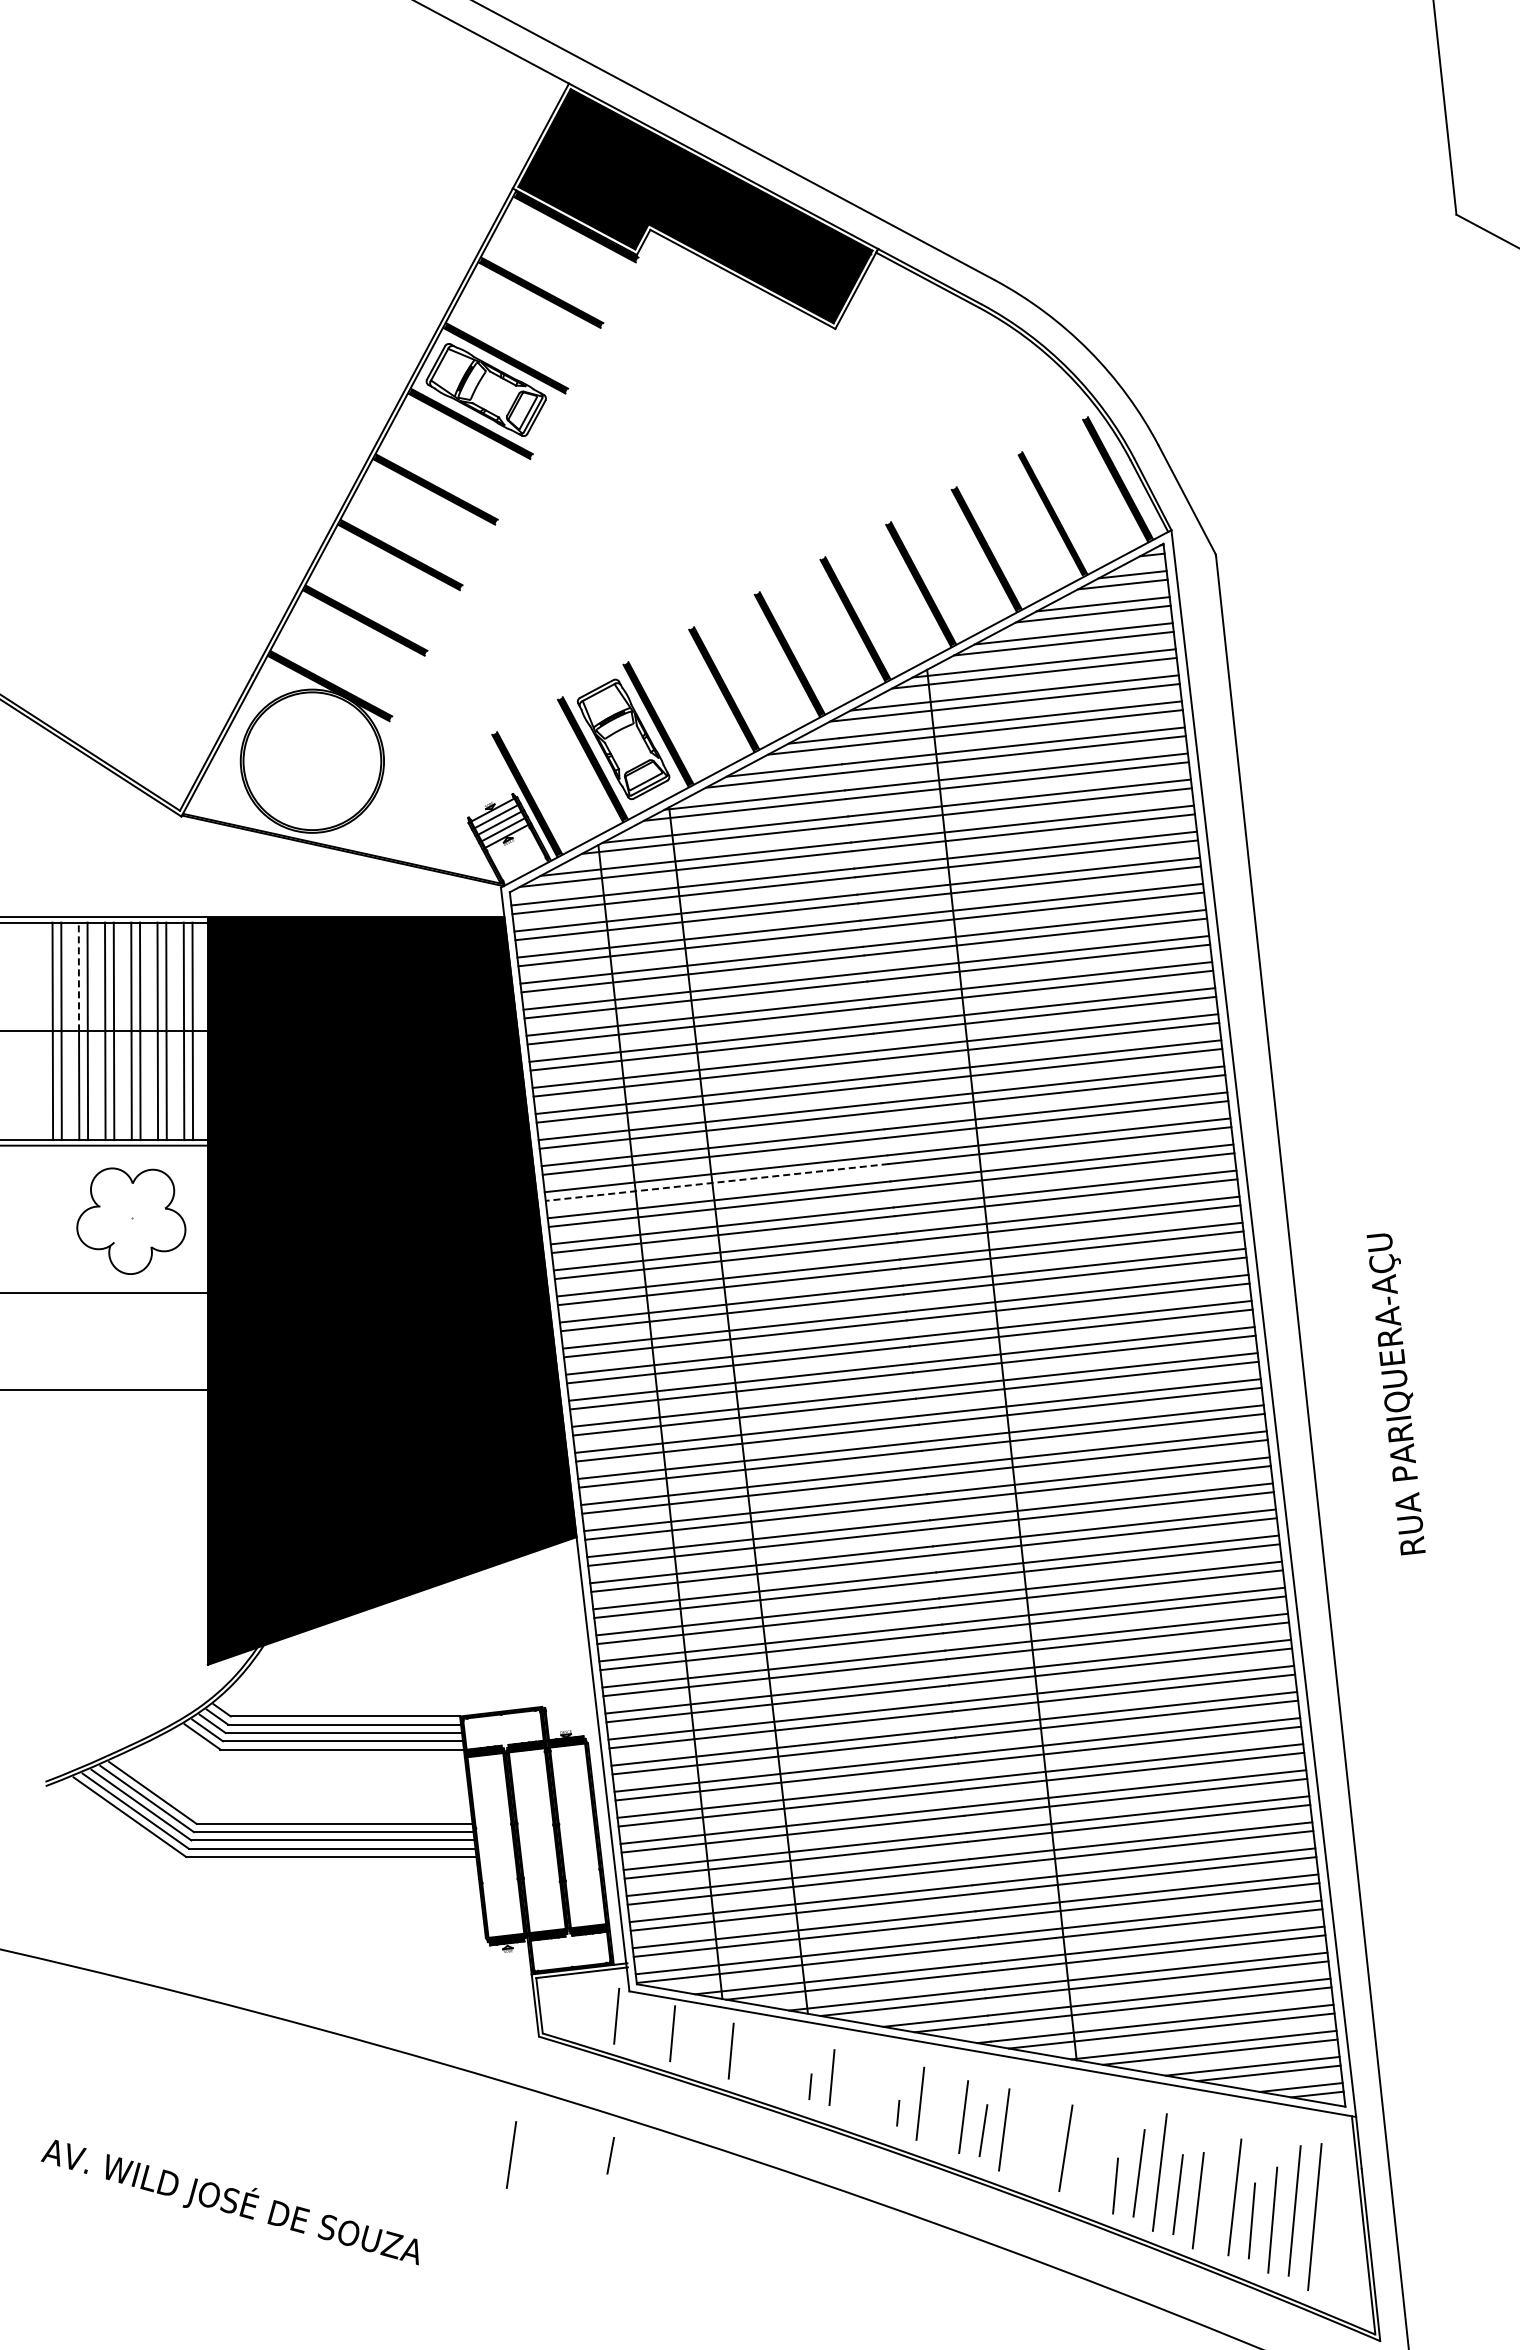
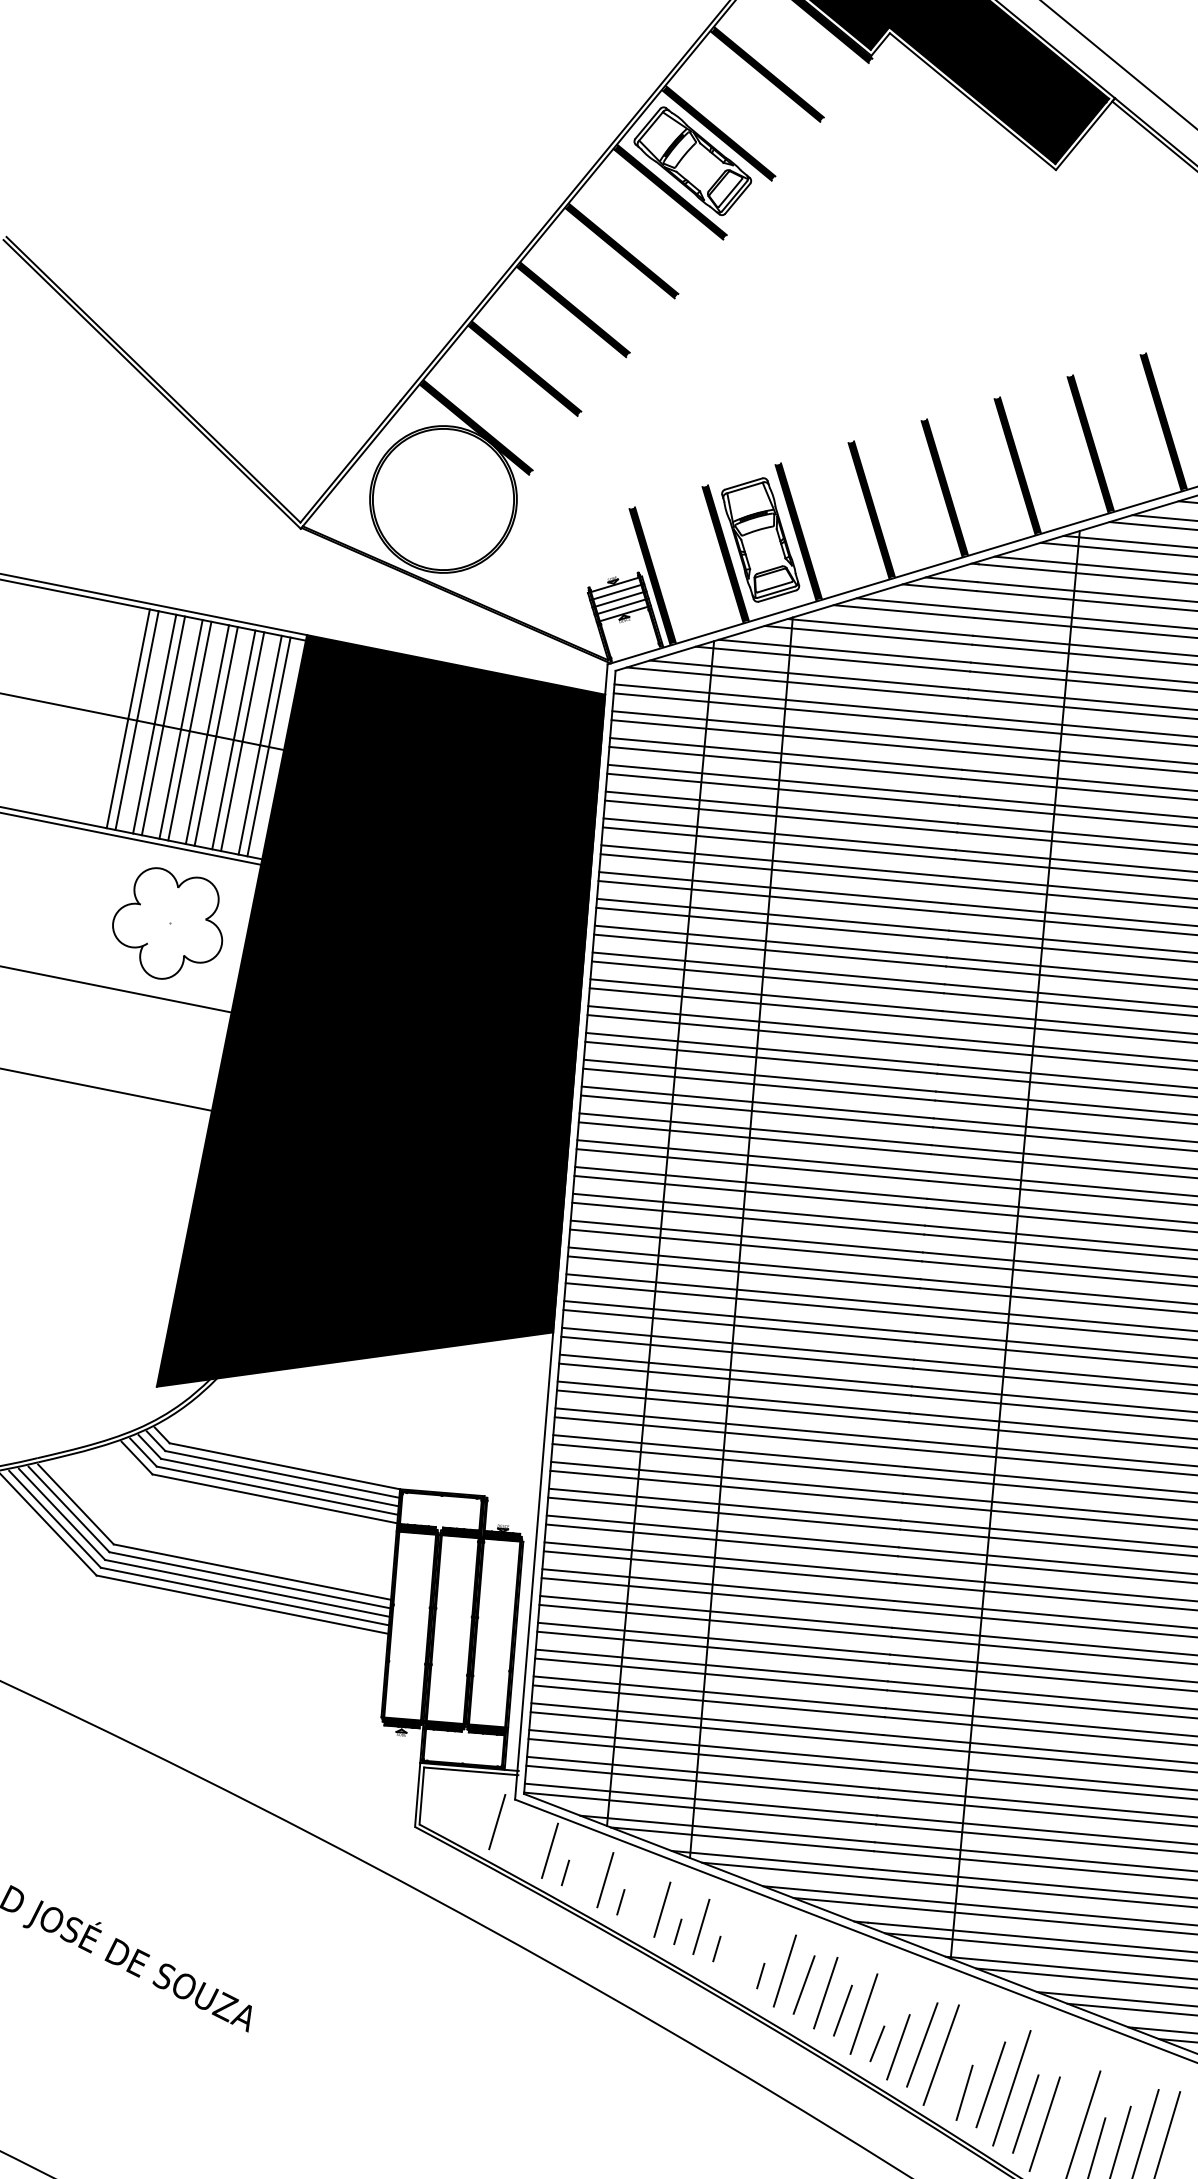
line: (78, 976) -> (165, 668), dashed -> solid
line: (716, 1182) -> (765, 1004), dashed -> solid
line: (691, 2051) -> (565, 1872), added
line: (790, 2068) -> (661, 1909), added
line: (750, 2069) -> (621, 1902), added
line: (850, 2095) -> (716, 1948), added
line: (940, 2113) -> (803, 1984), added
line: (511, 2154) -> (898, 2046), moved
line: (1085, 2154) -> (940, 2055), added
line: (610, 2155) -> (877, 2043), moved

